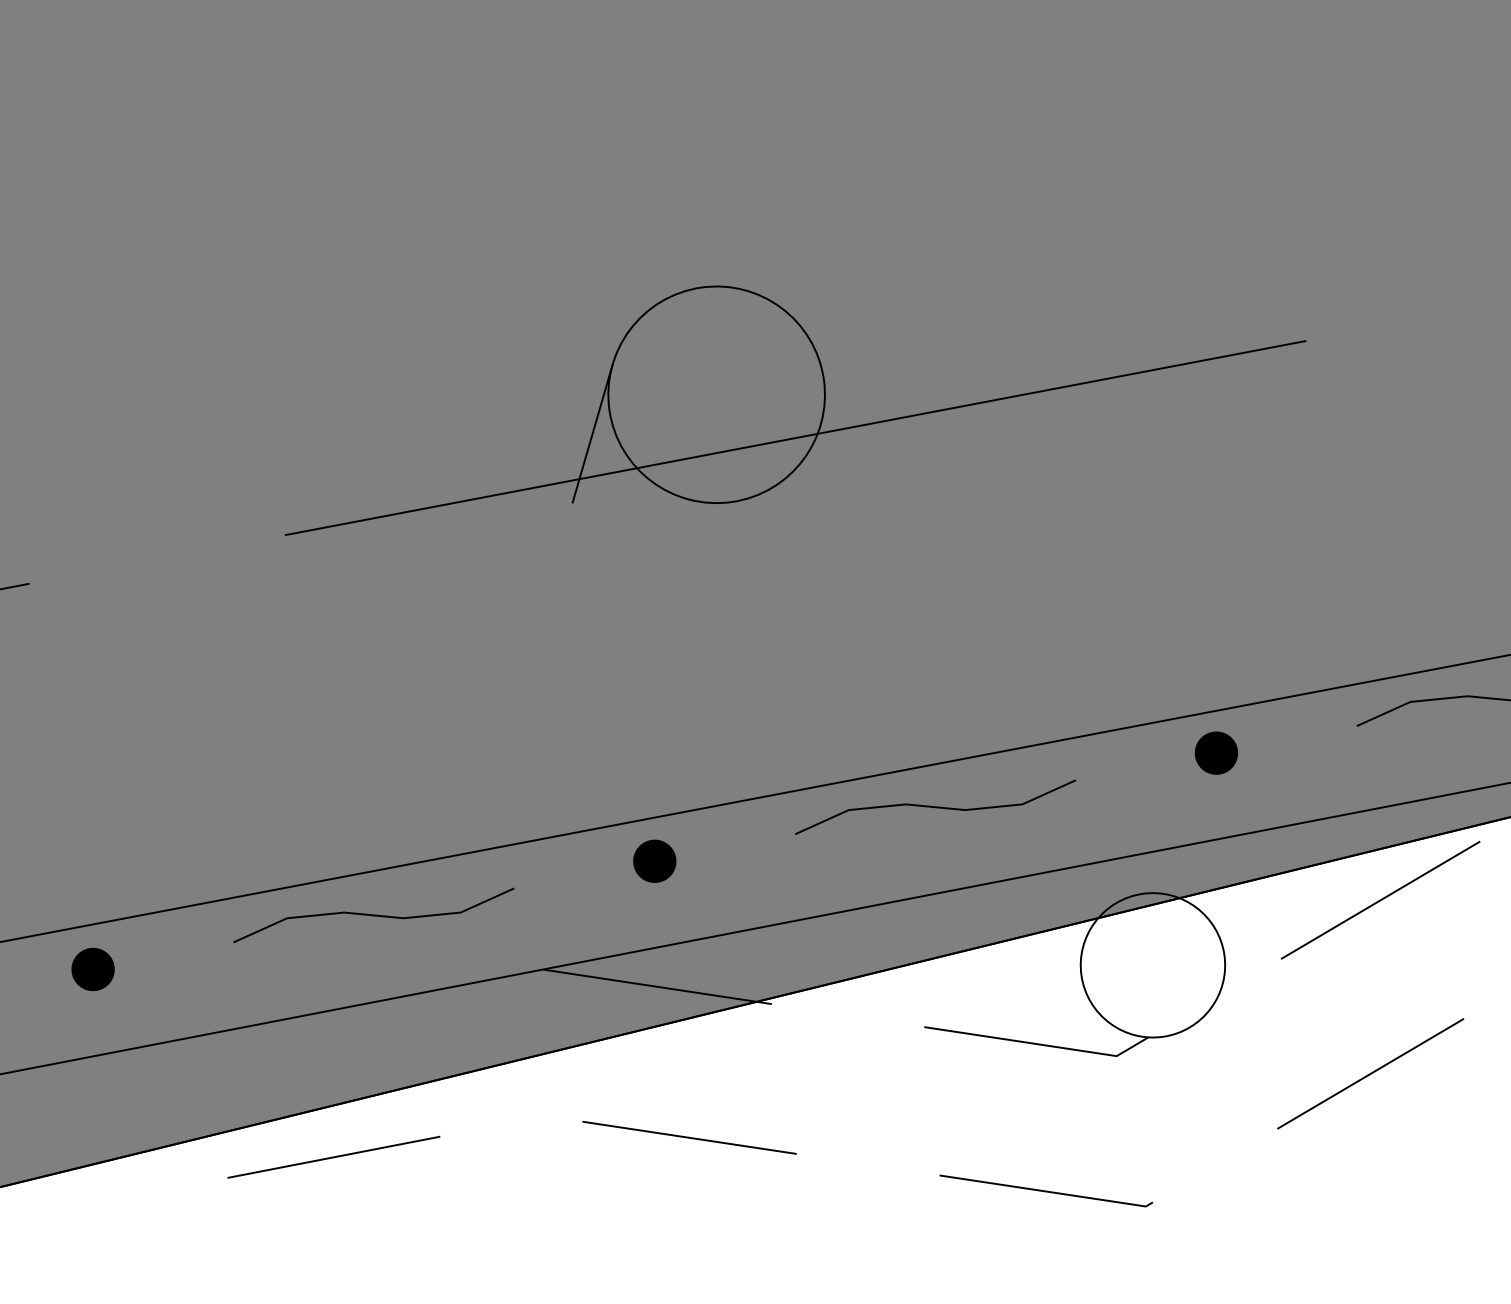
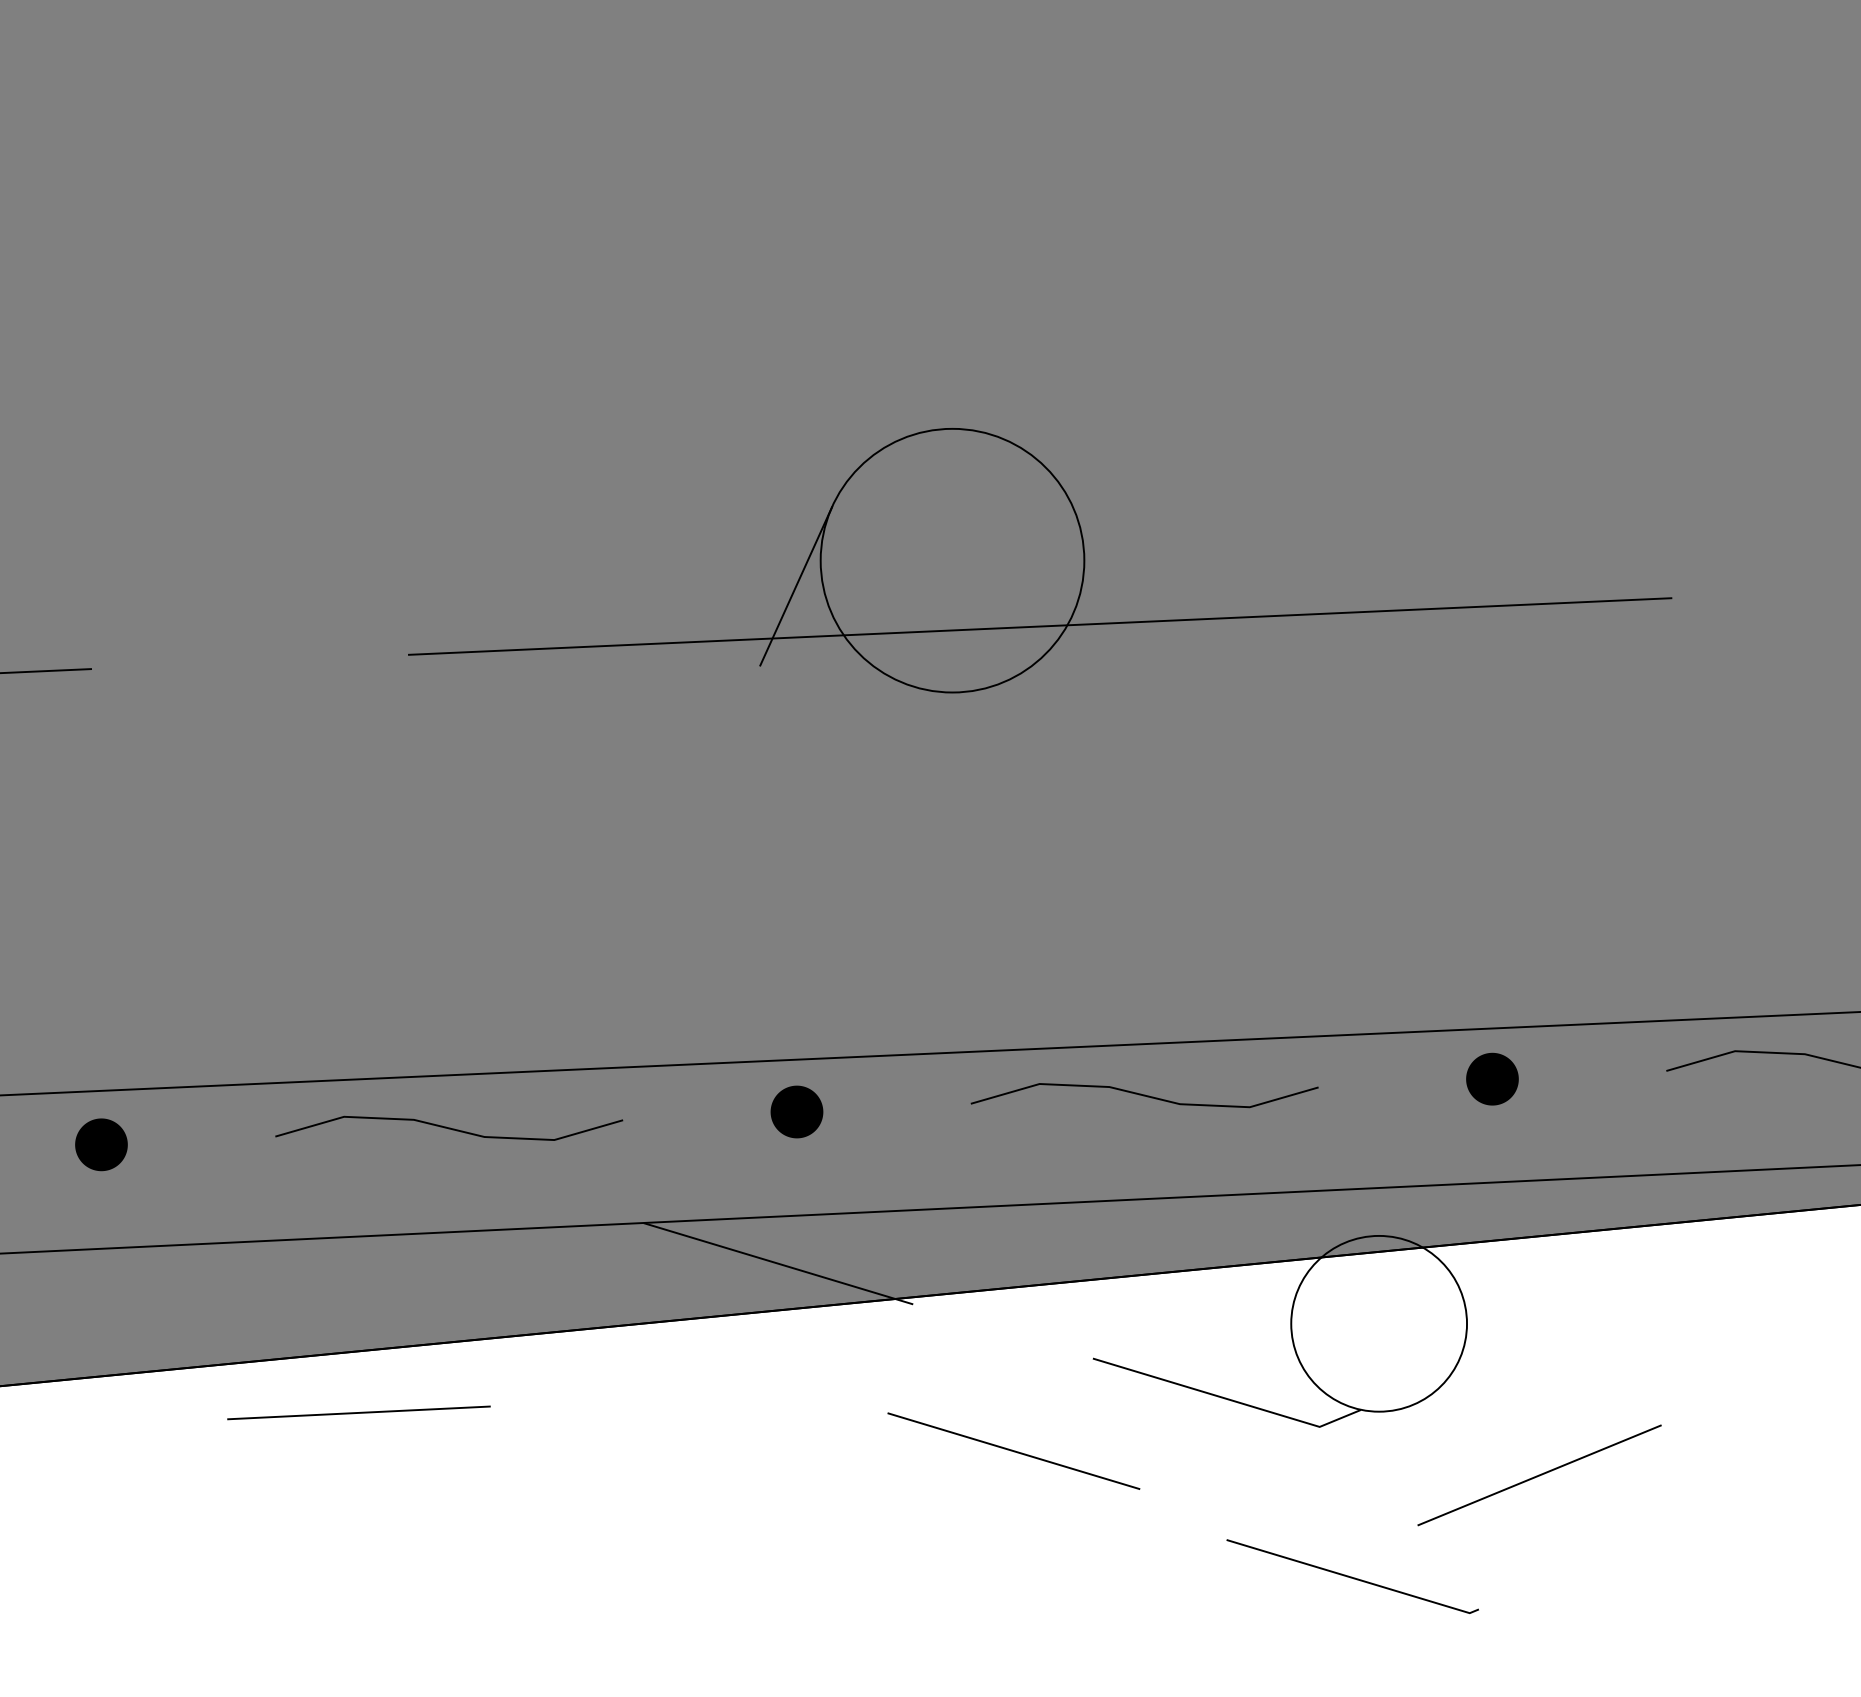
line: (1380, 899) -> (1664, 1284), removed
line: (1370, 1073) -> (1539, 1475), moved
line: (689, 1137) -> (1013, 1450), moved
line: (1046, 1190) -> (1352, 1576), moved

